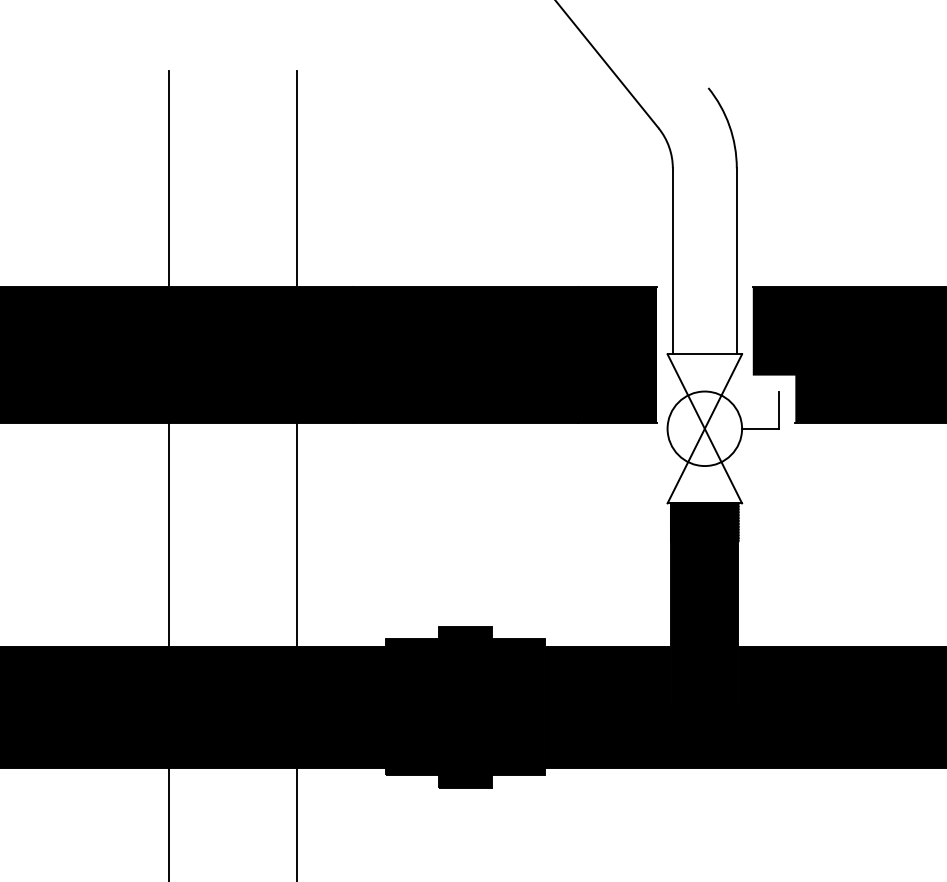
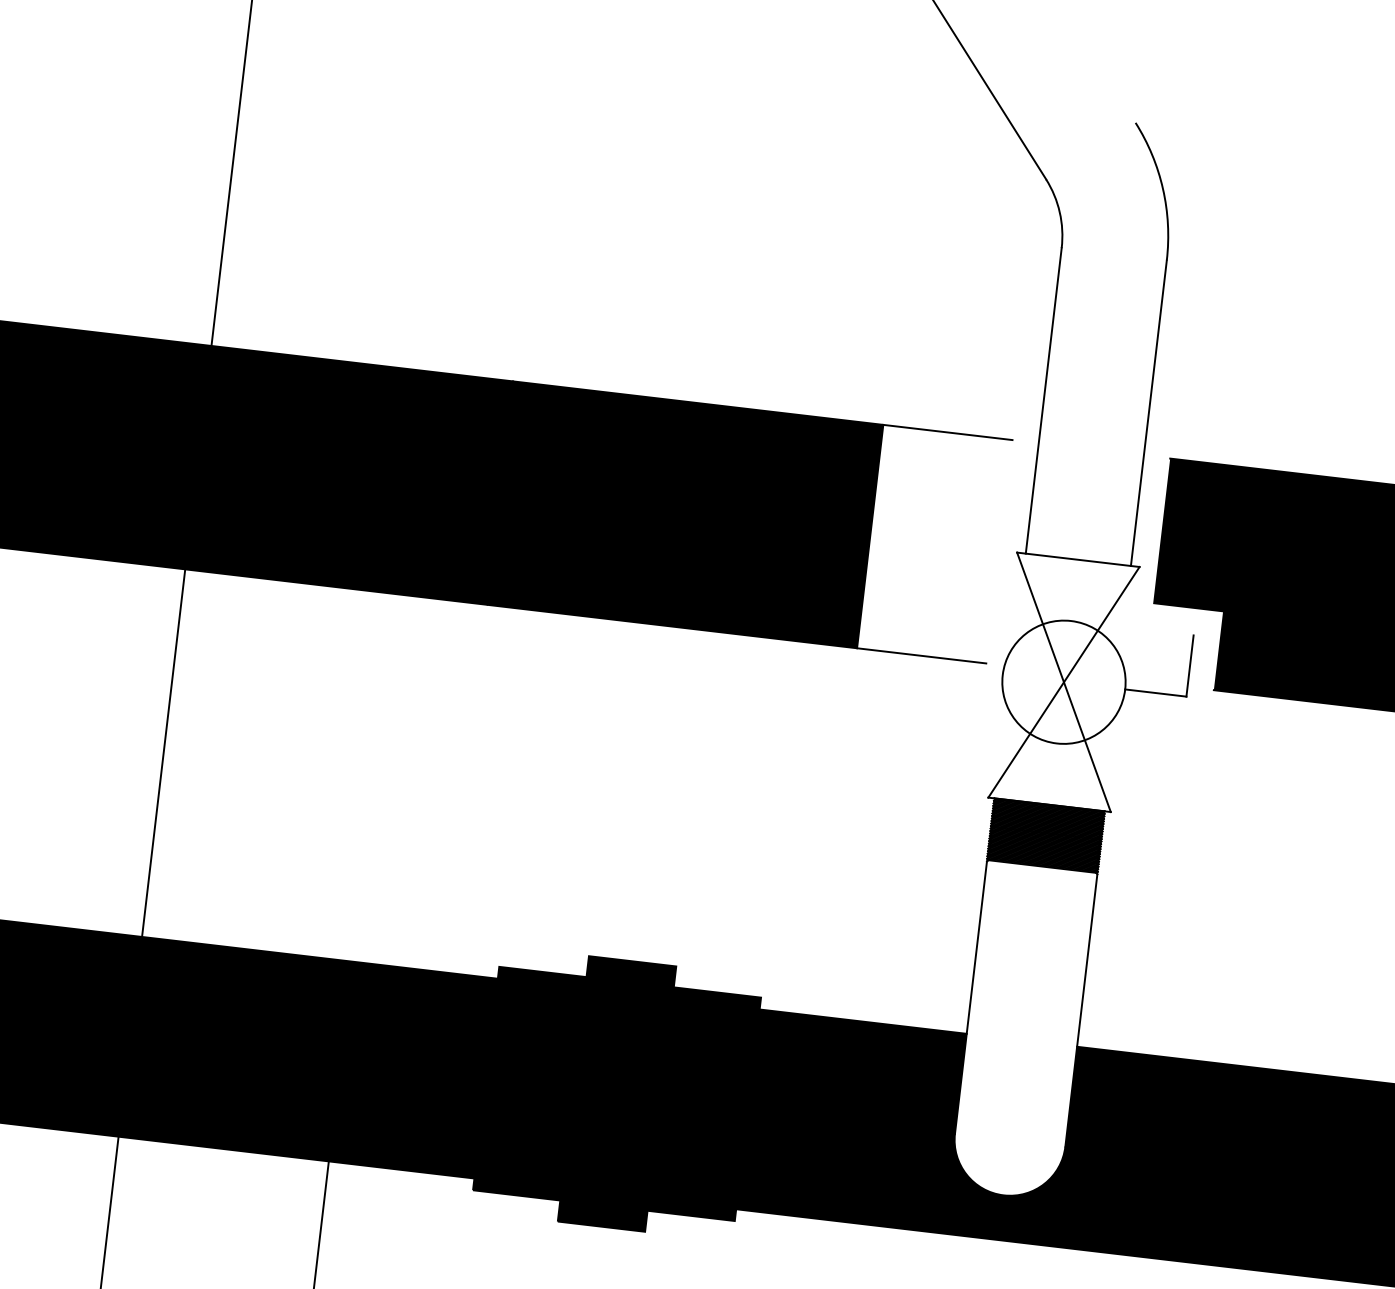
line: (297, 178) -> (442, 192), removed
fill: (617, 354) -> (934, 543), removed
line: (297, 534) -> (374, 777), removed
fill: (704, 640) -> (1022, 1030), removed

